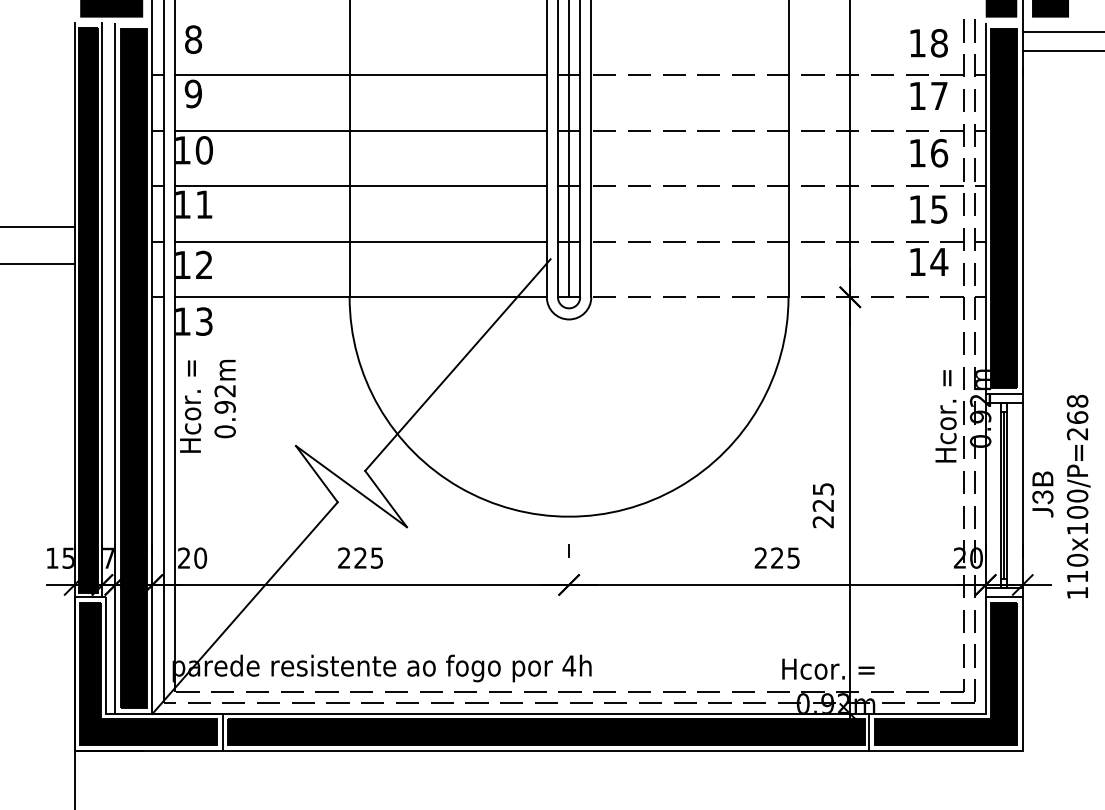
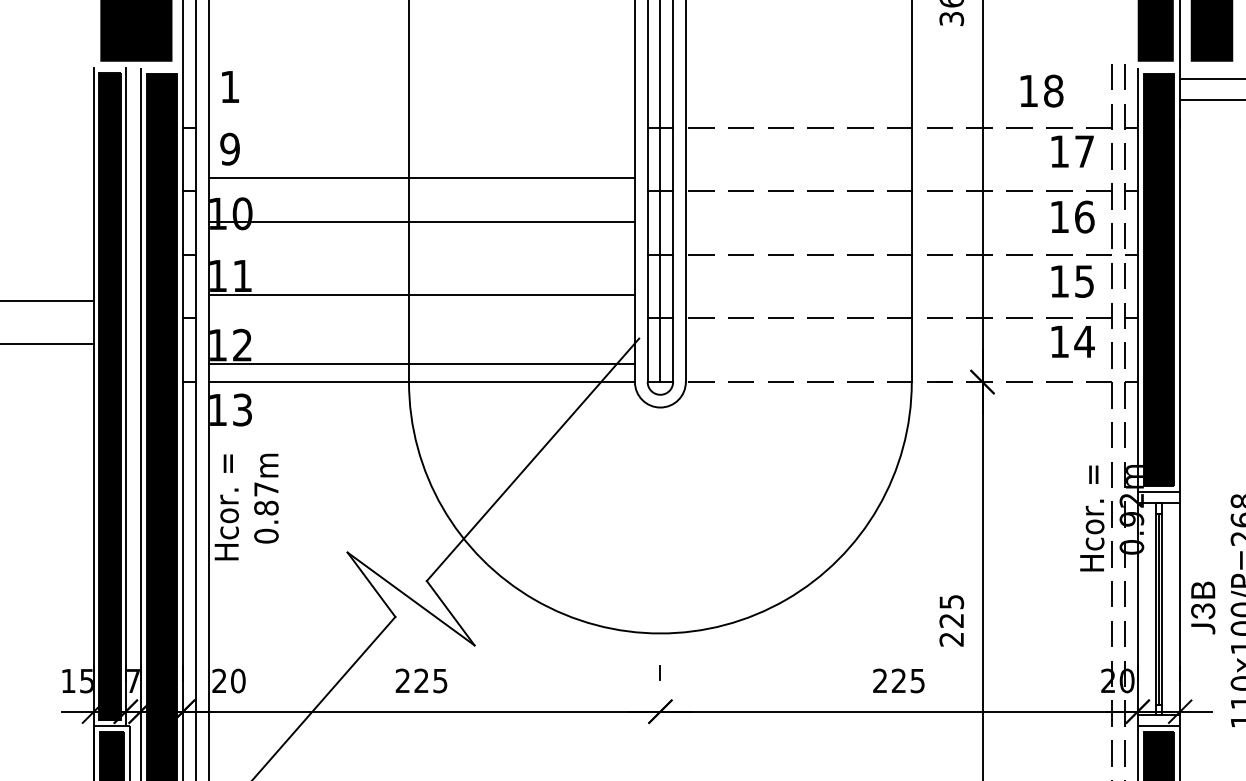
text: (193, 39) -> (230, 86), 8 -> 1
text: (928, 43) -> (1041, 91), moved
line: (360, 75) -> (421, 178), moved
line: (360, 130) -> (421, 221), moved
line: (360, 186) -> (421, 295), moved
line: (360, 241) -> (421, 364), moved
text: (224, 399) -> (265, 499), 0.92m -> 0.87m

